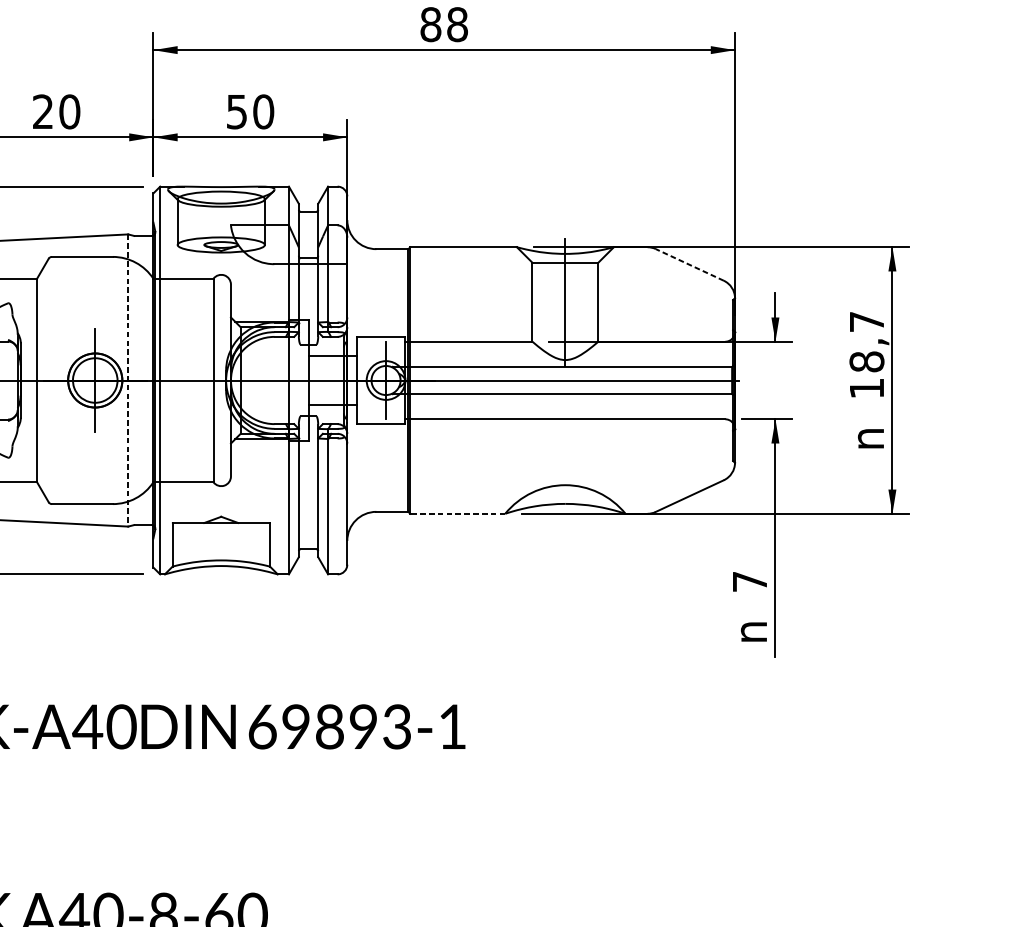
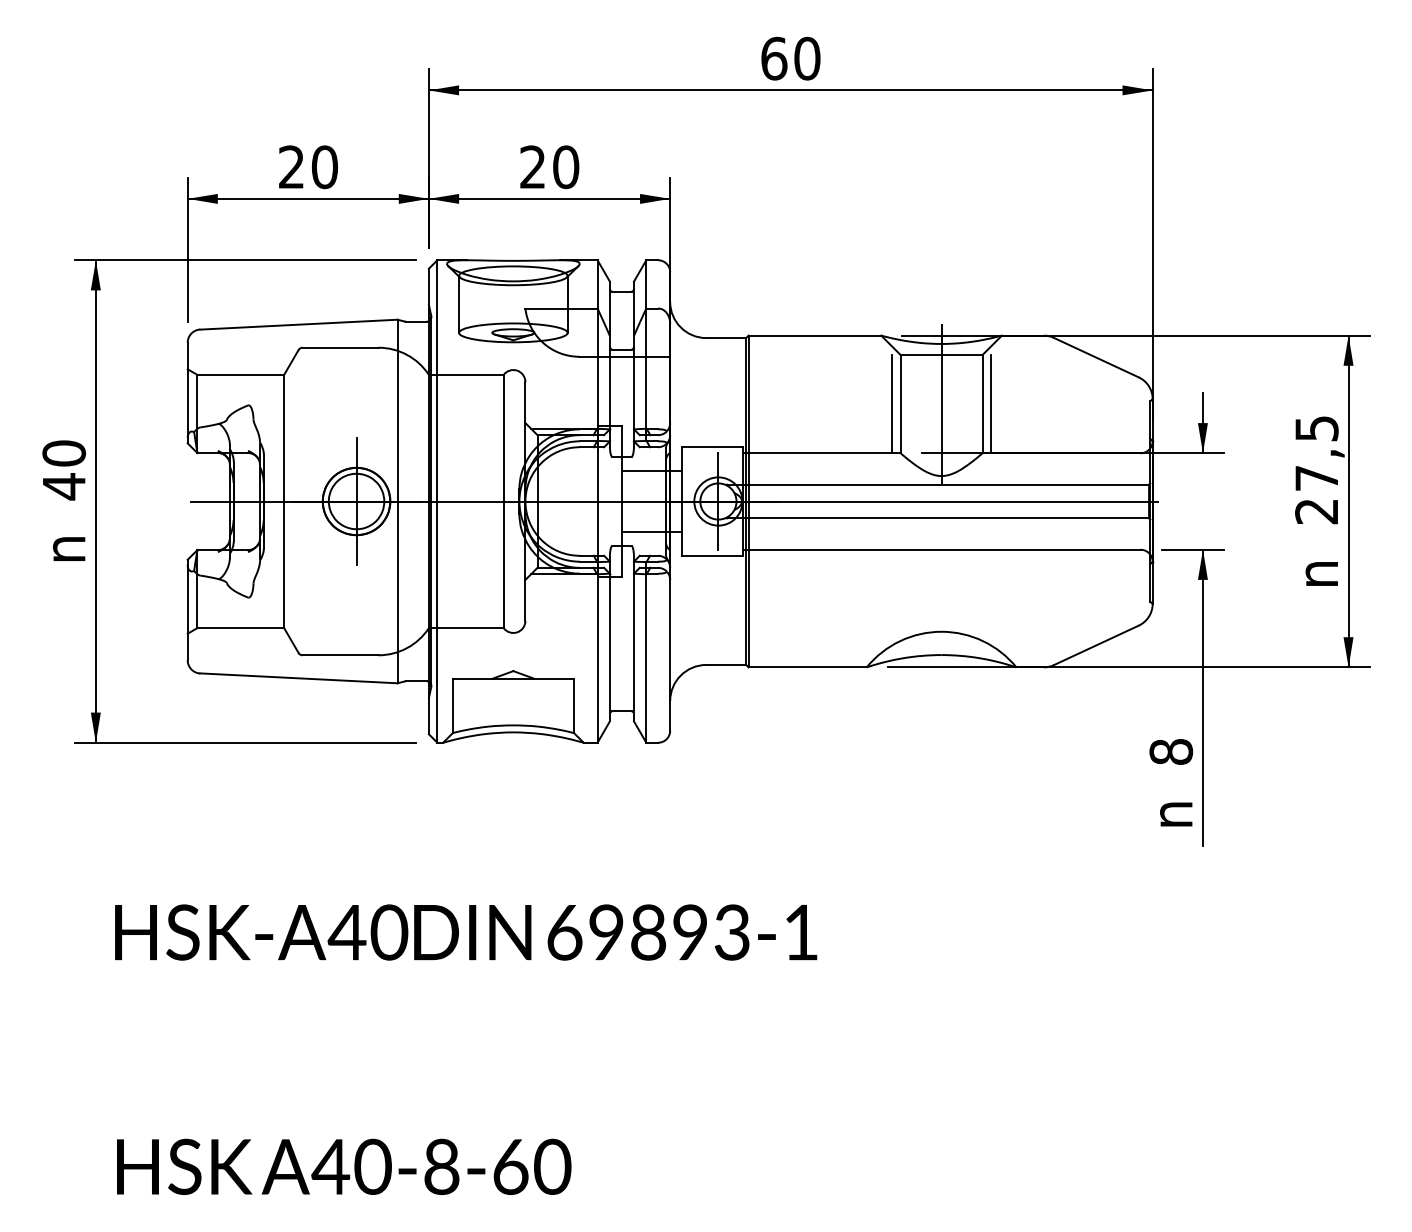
text: (443, 24) -> (790, 58), 88 -> 60
text: (236, 112) -> (532, 167), 50 -> 20
line: (689, 264) -> (1096, 357), dashed -> solid
line: (525, 301) -> (892, 403), added
line: (604, 301) -> (990, 403), added
text: (866, 355) -> (1316, 470), 18,7 -> 27,5
line: (128, 380) -> (397, 501), dashed -> solid
line: (457, 513) -> (807, 667), dashed -> solid
text: (750, 581) -> (1171, 751), 7 -> 8

